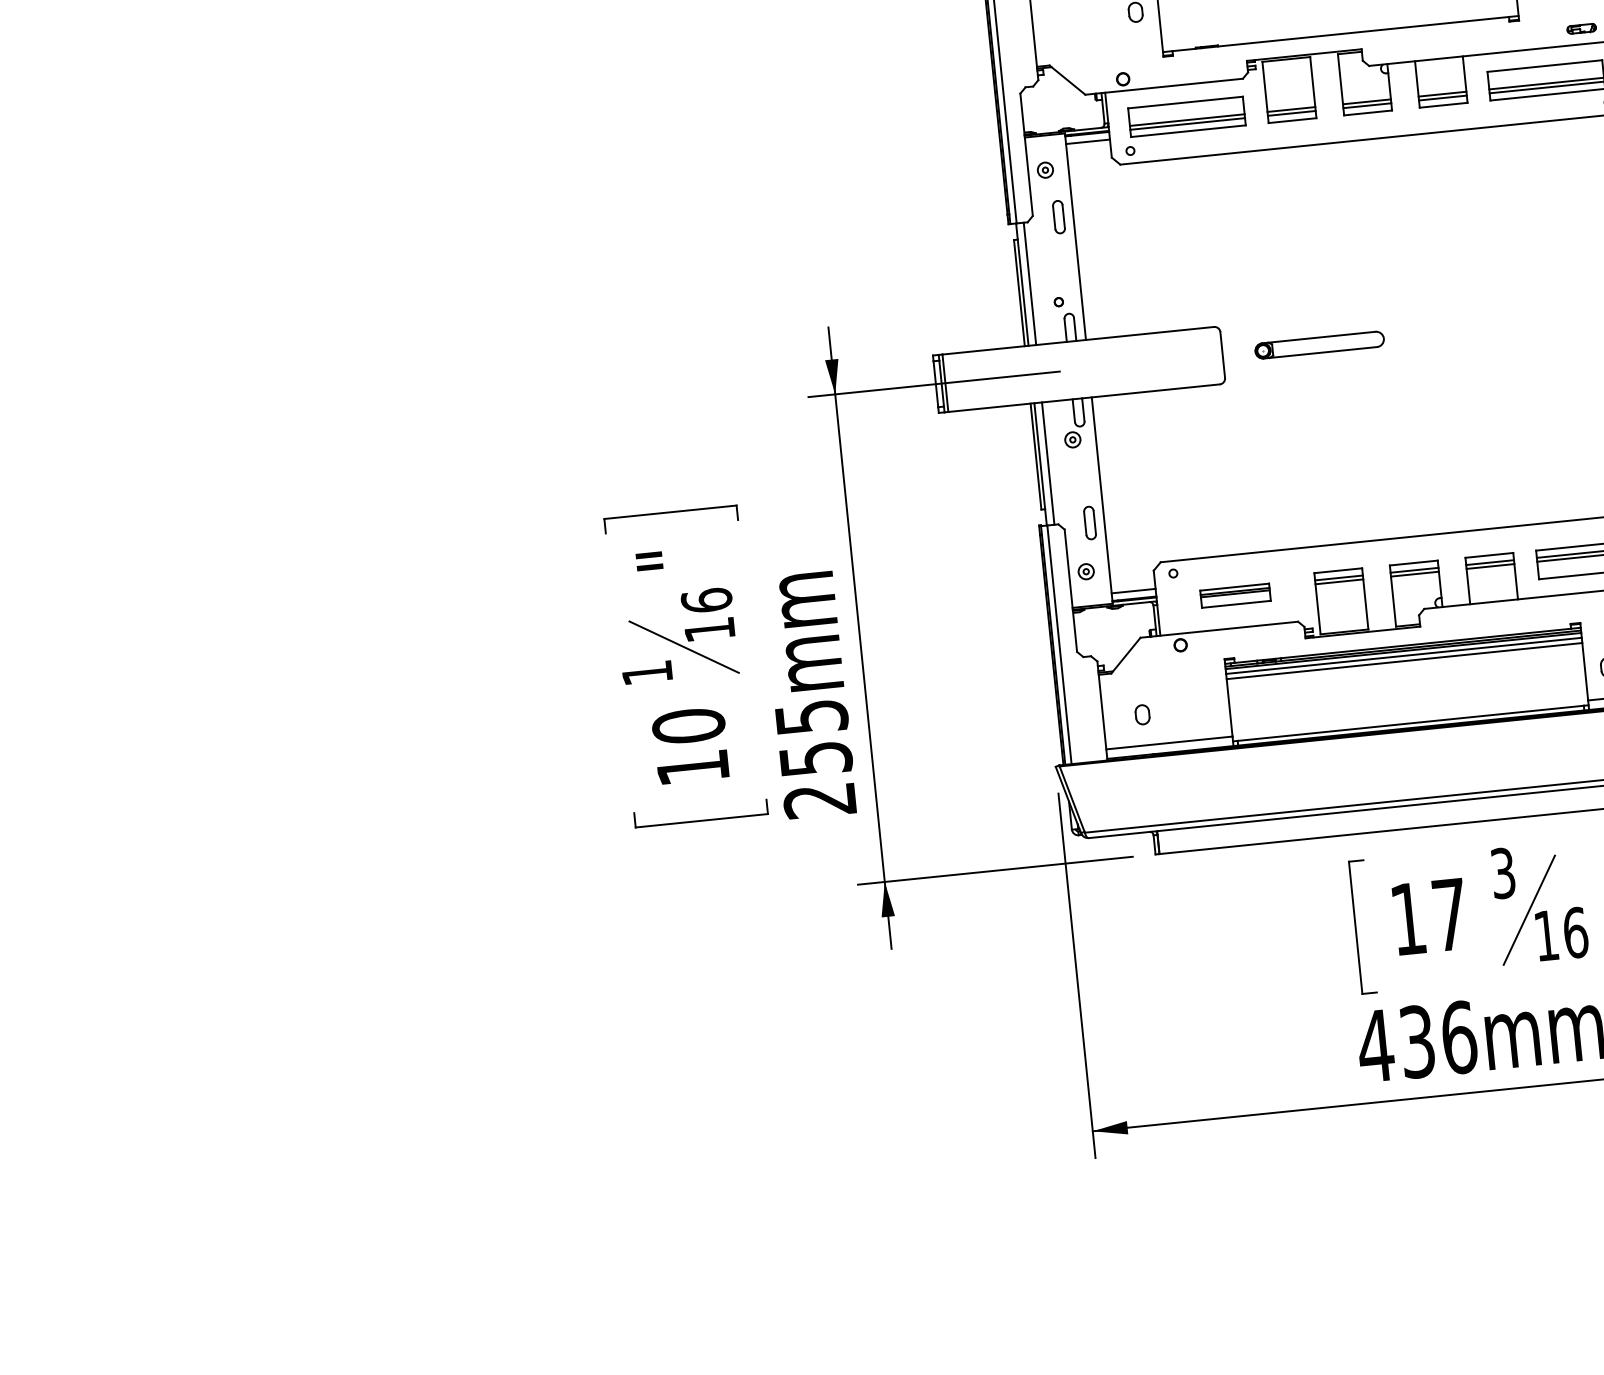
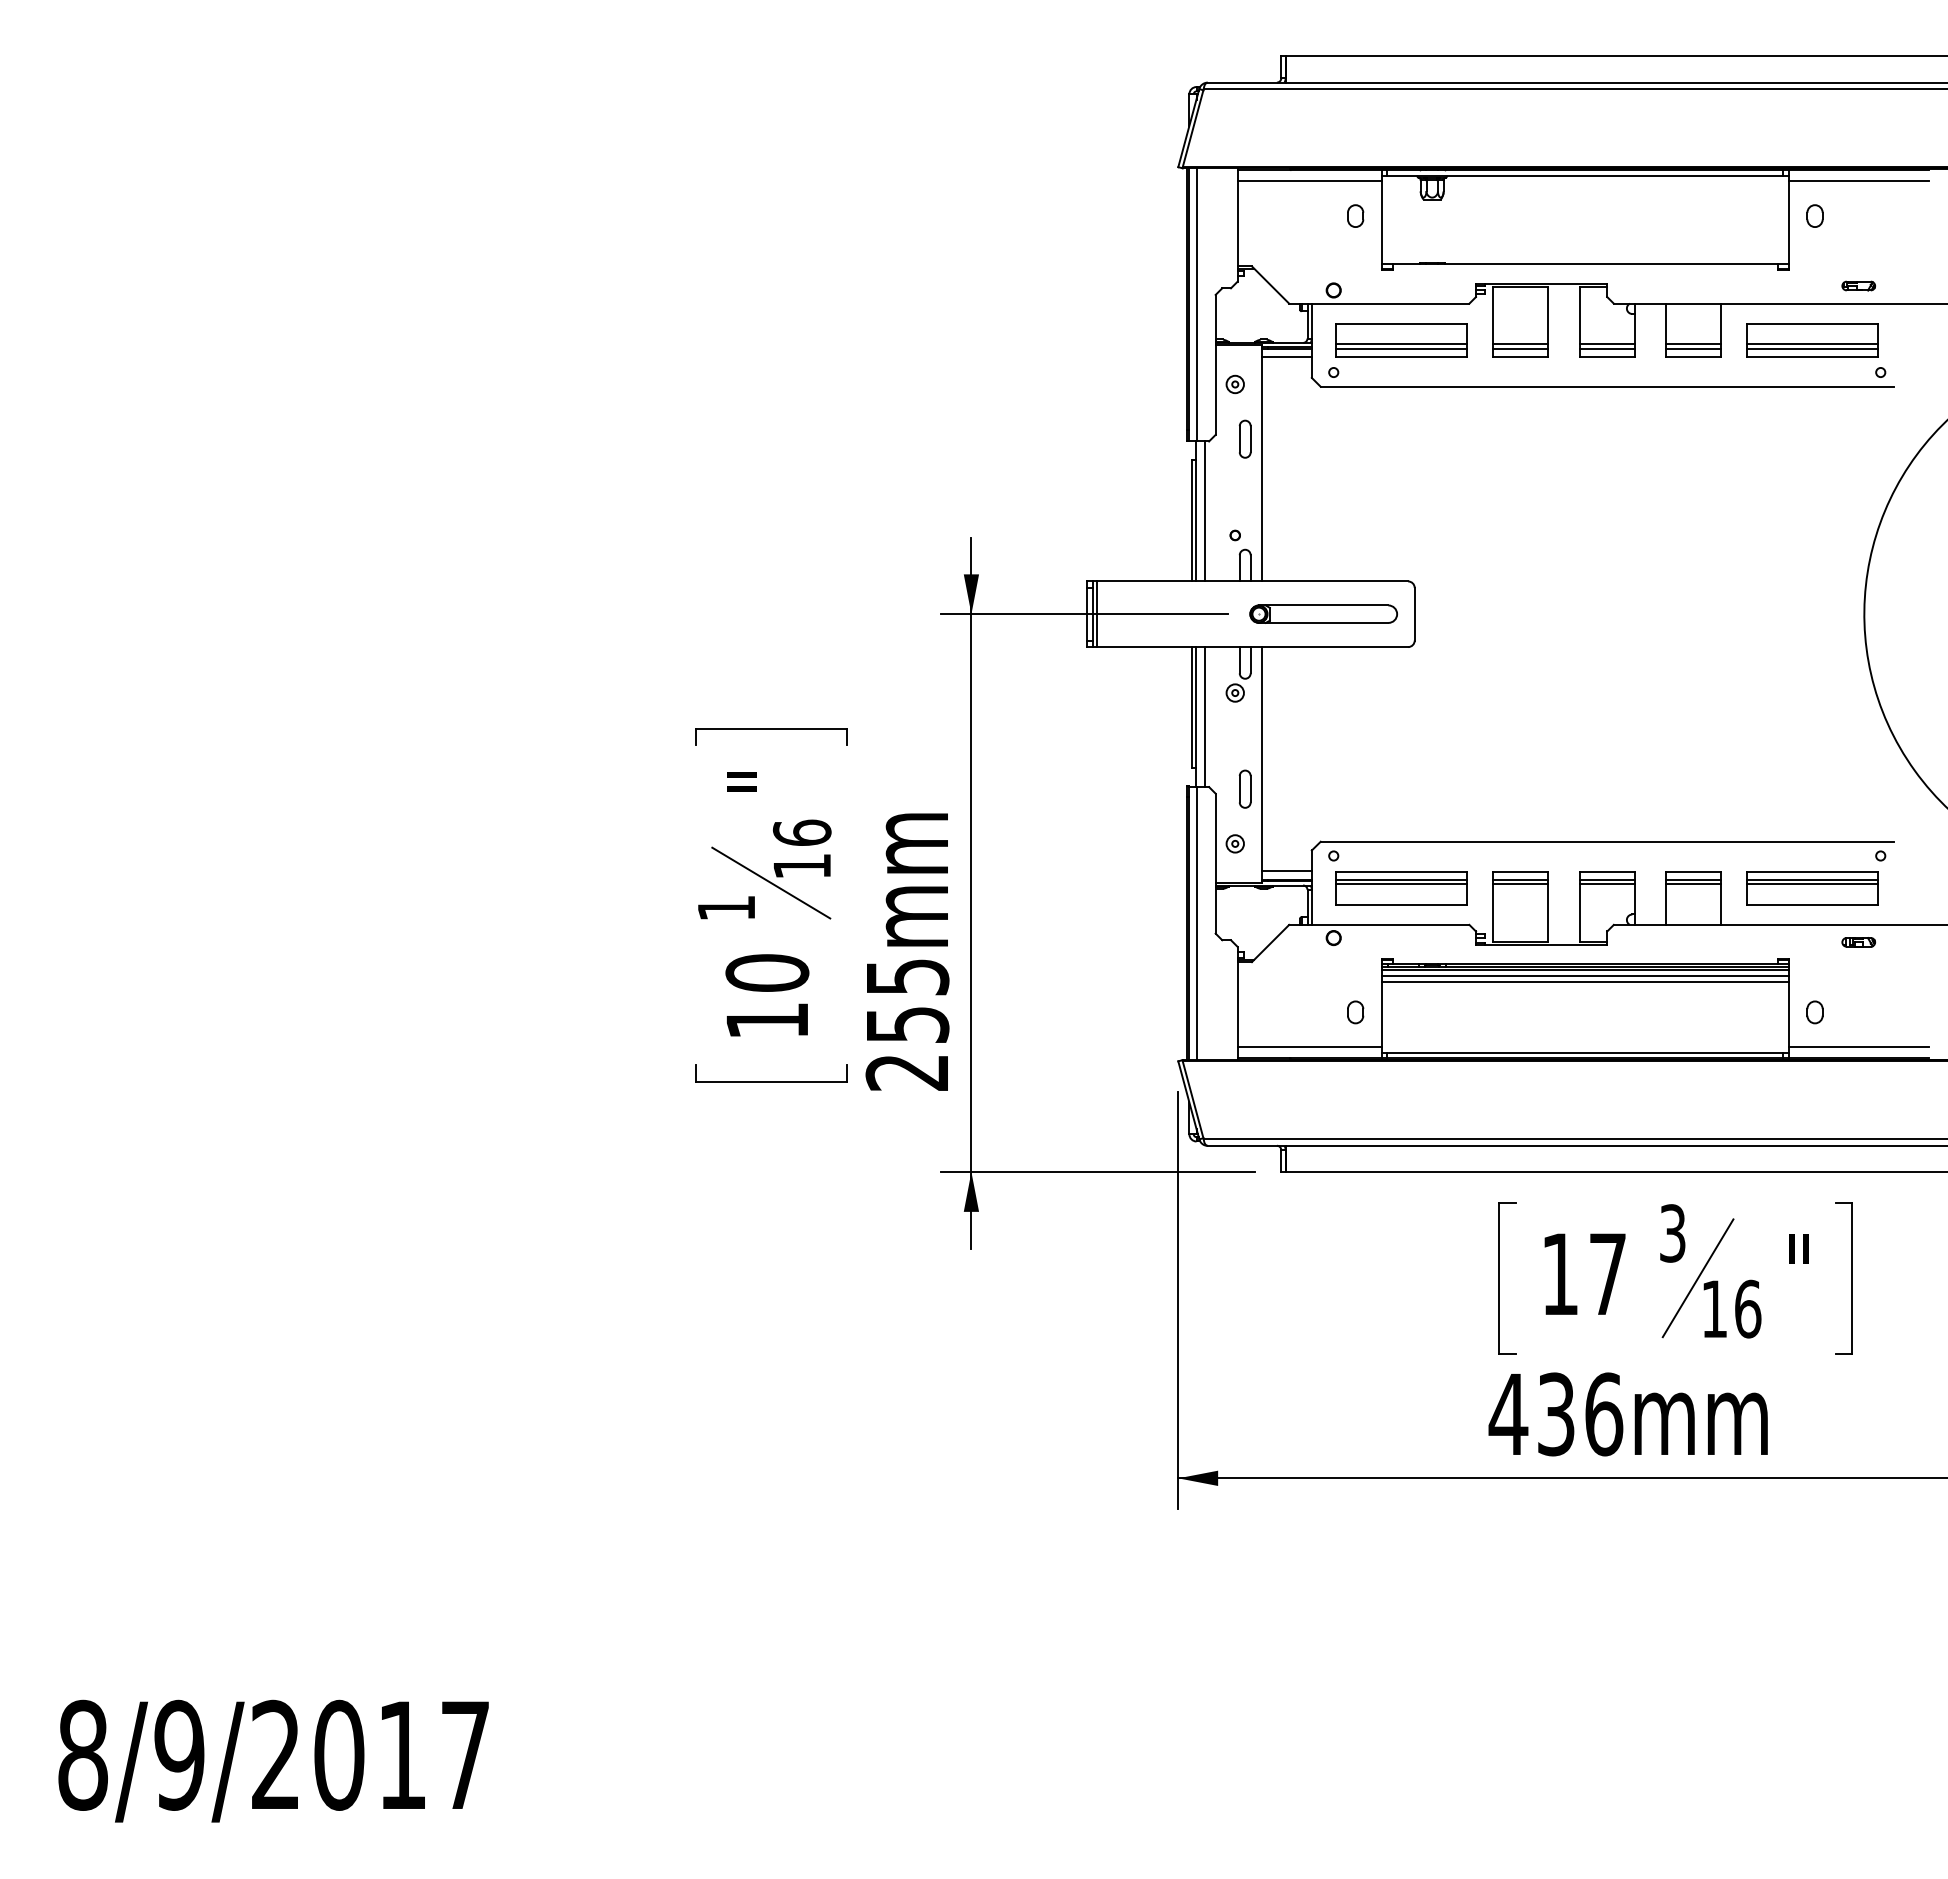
part: (1319, 344) -> (1323, 613), moved
part: (1235, 595) -> (1401, 888), size x1.67
part: (1142, 714) -> (1355, 1012), moved

